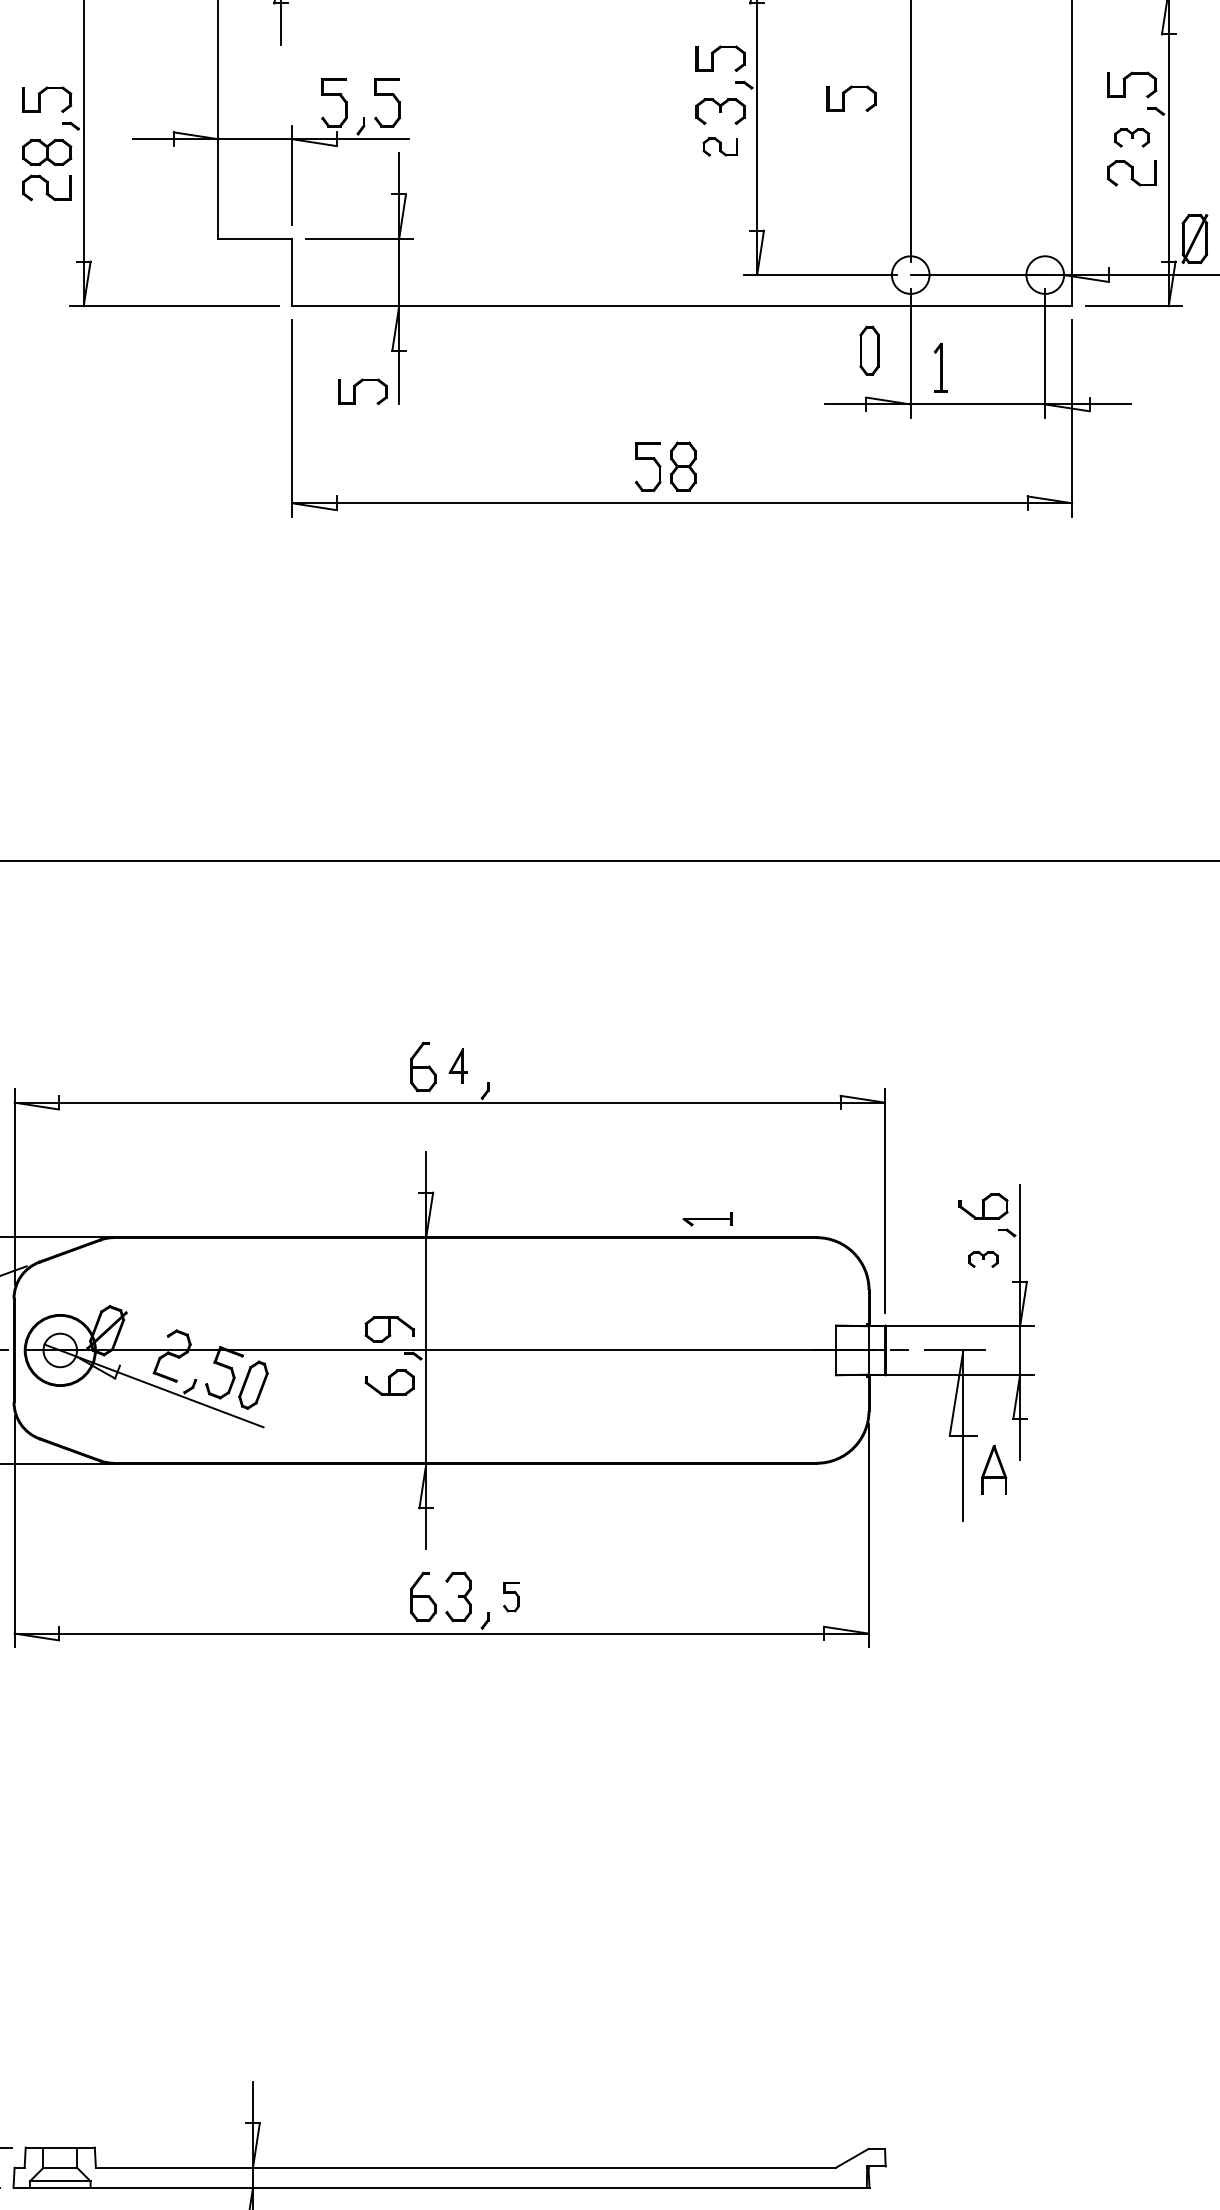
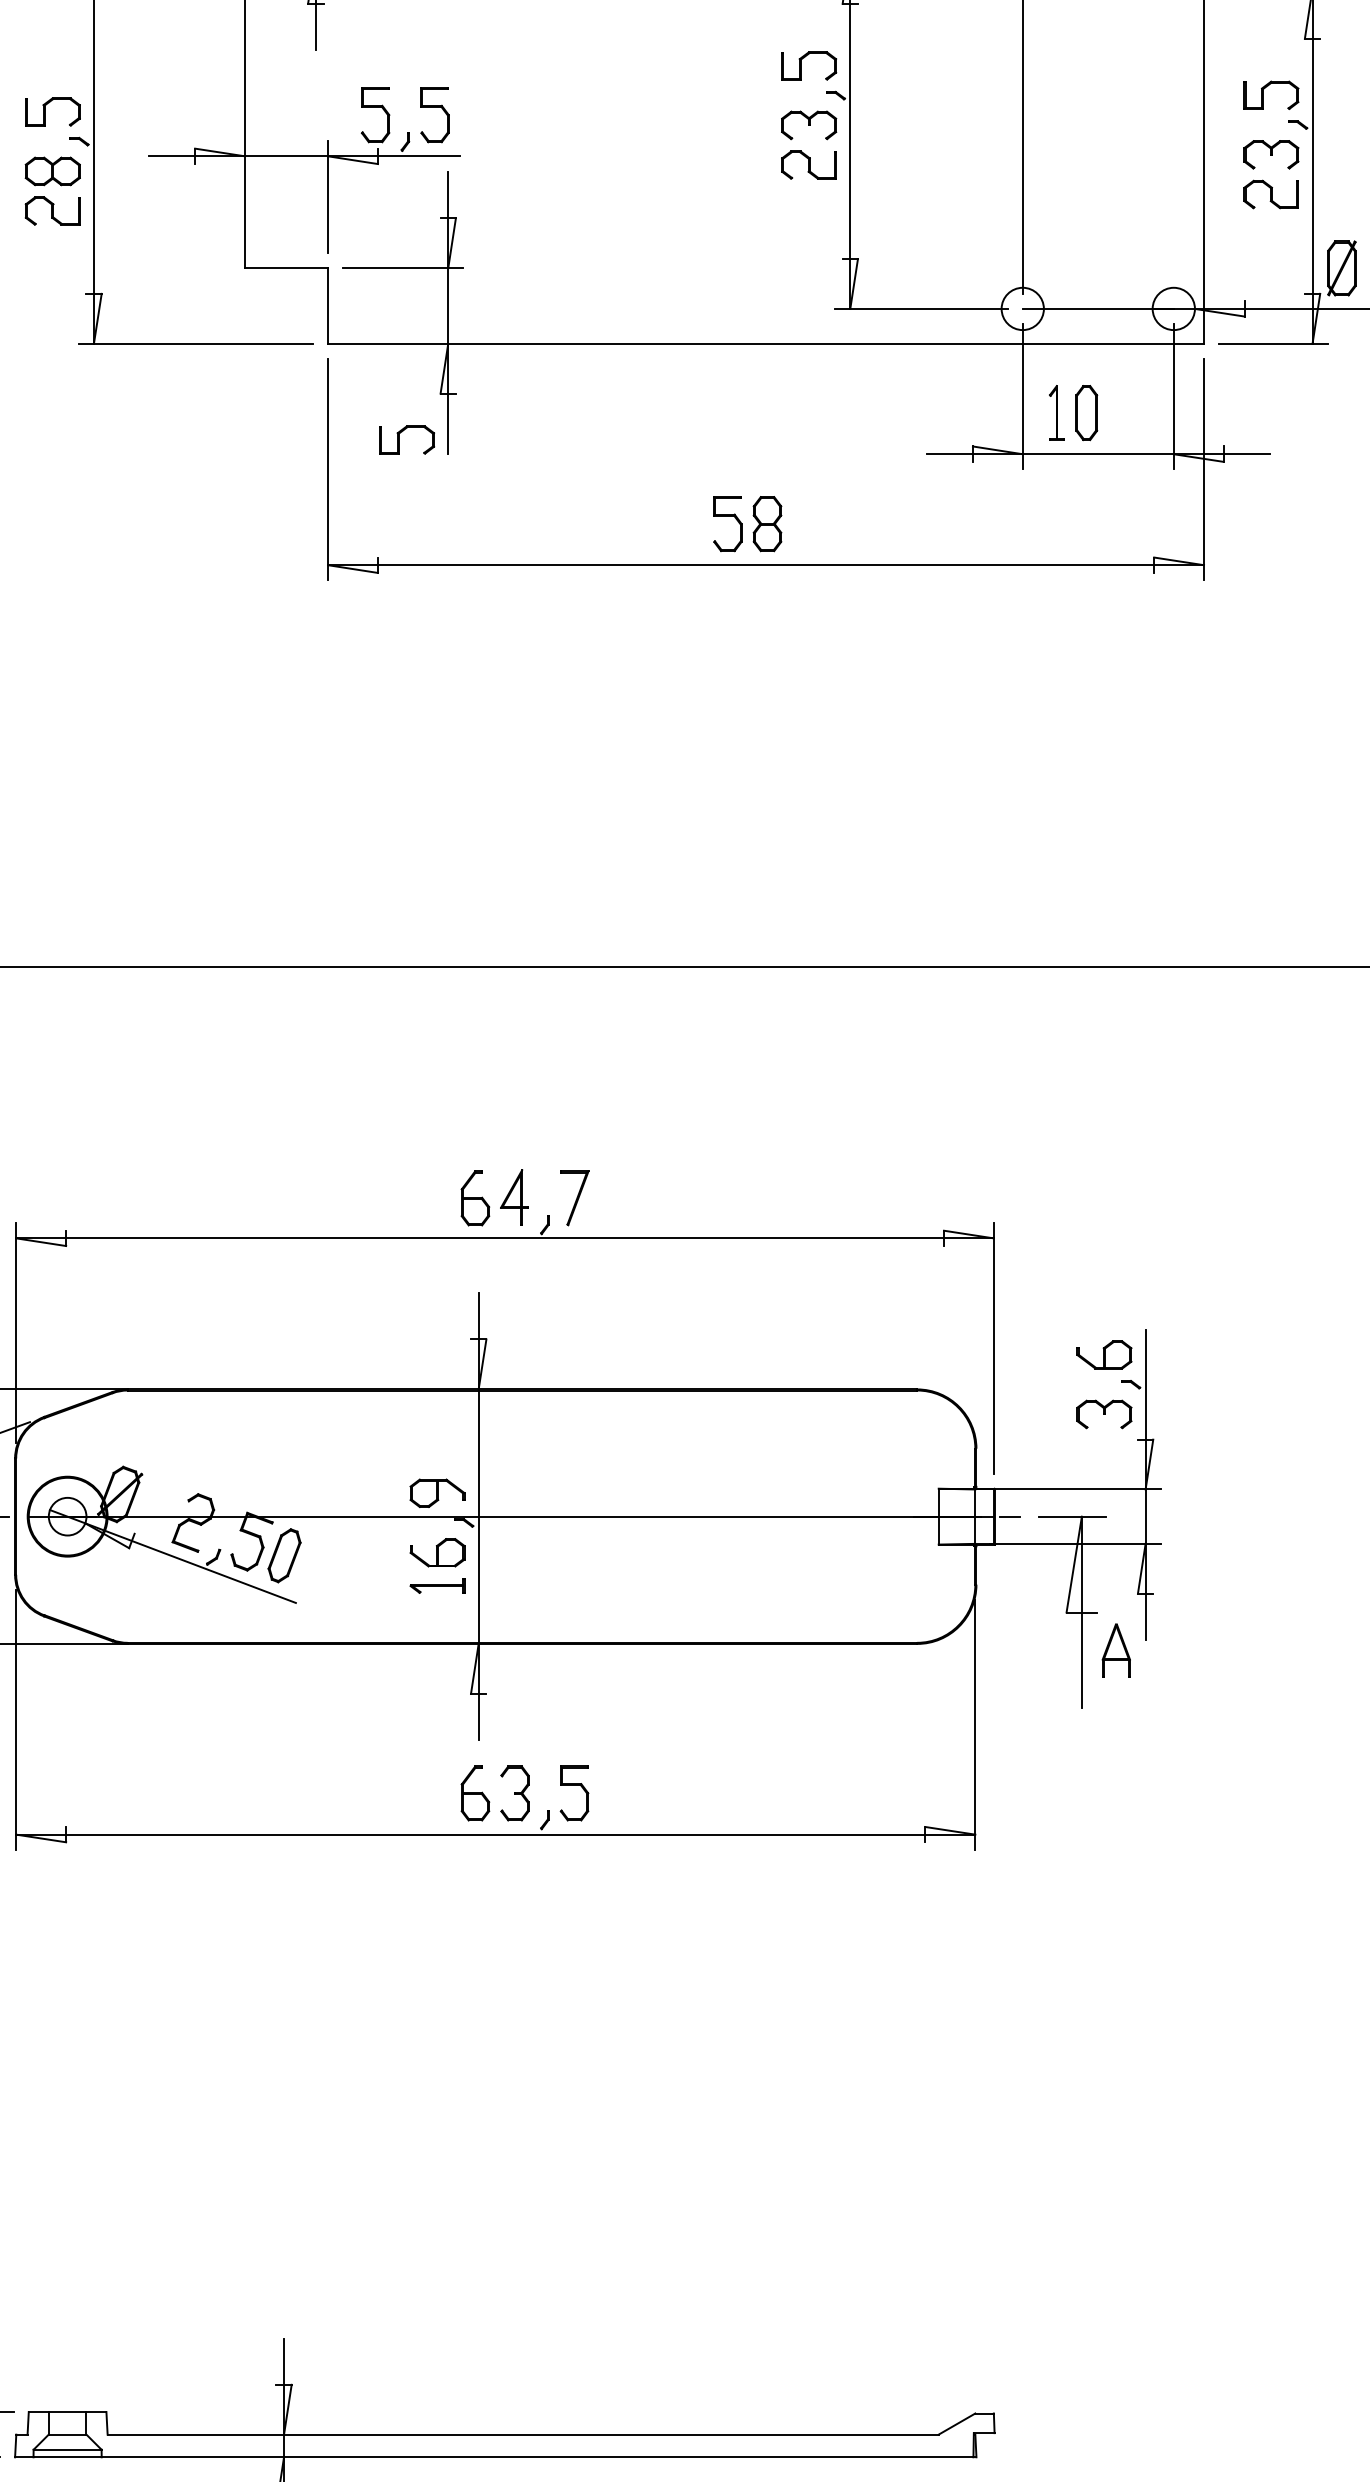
part: (844, 98) -> (948, 110), removed
part: (1132, 137) -> (1271, 154), size x1.43
part: (720, 146) -> (809, 164), size x1.43
part: (869, 350) -> (1086, 412), moved
part: (457, 1066) -> (513, 1197), size x1.43
part: (512, 1066) -> (575, 1197), added
part: (707, 1219) -> (437, 1586), moved
part: (983, 1259) -> (1104, 1414), size x1.67
part: (511, 1596) -> (574, 1793), size x1.67

